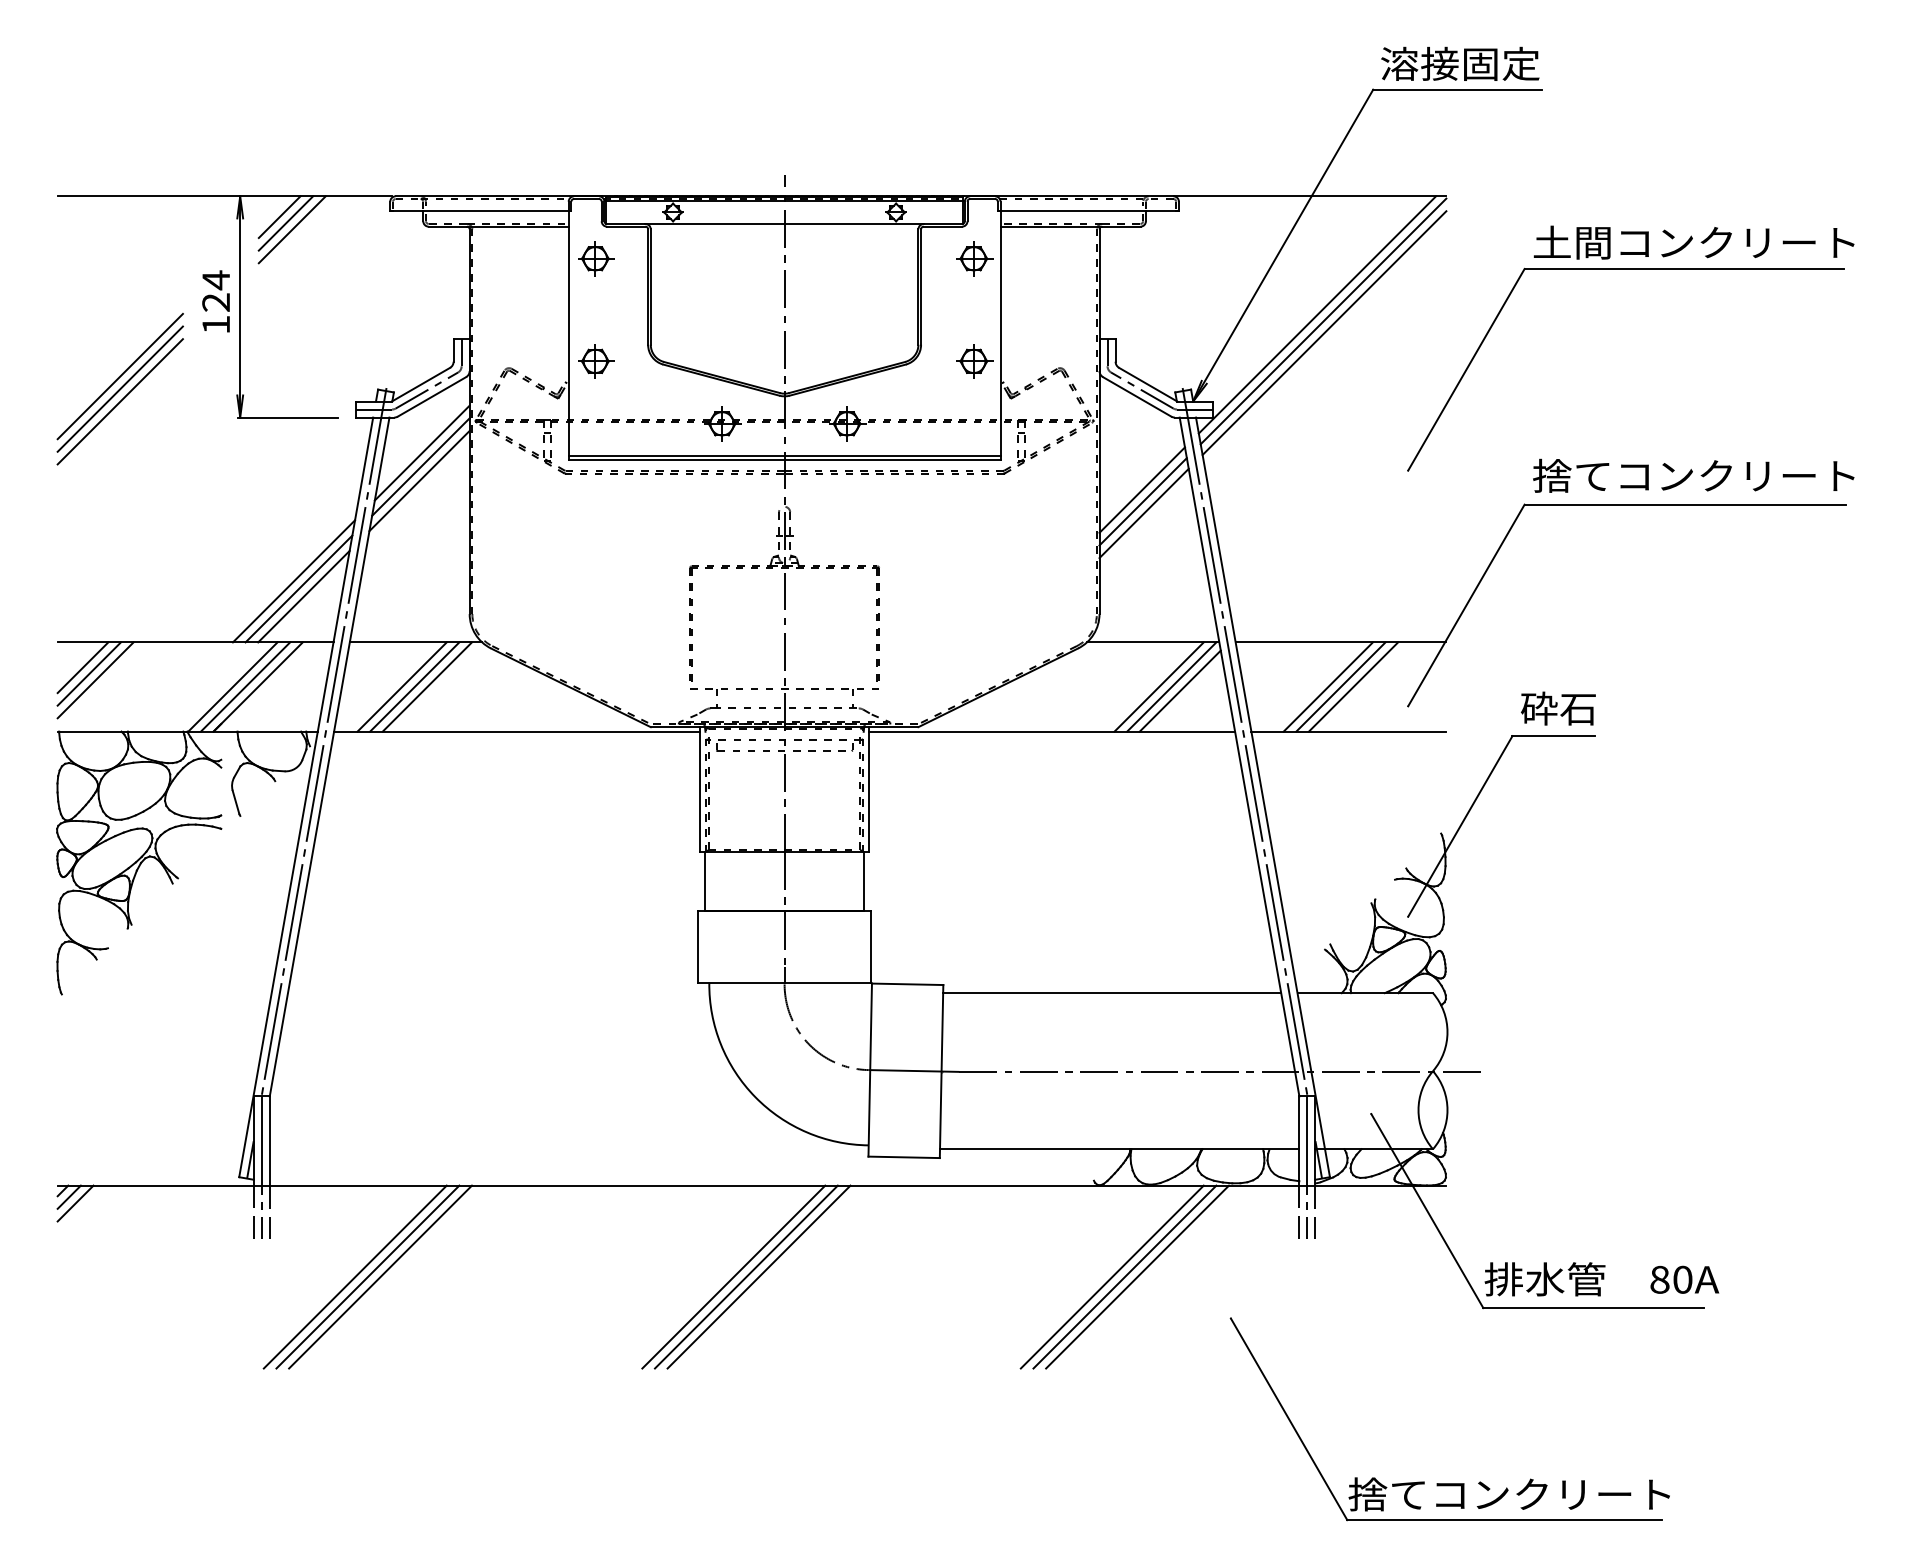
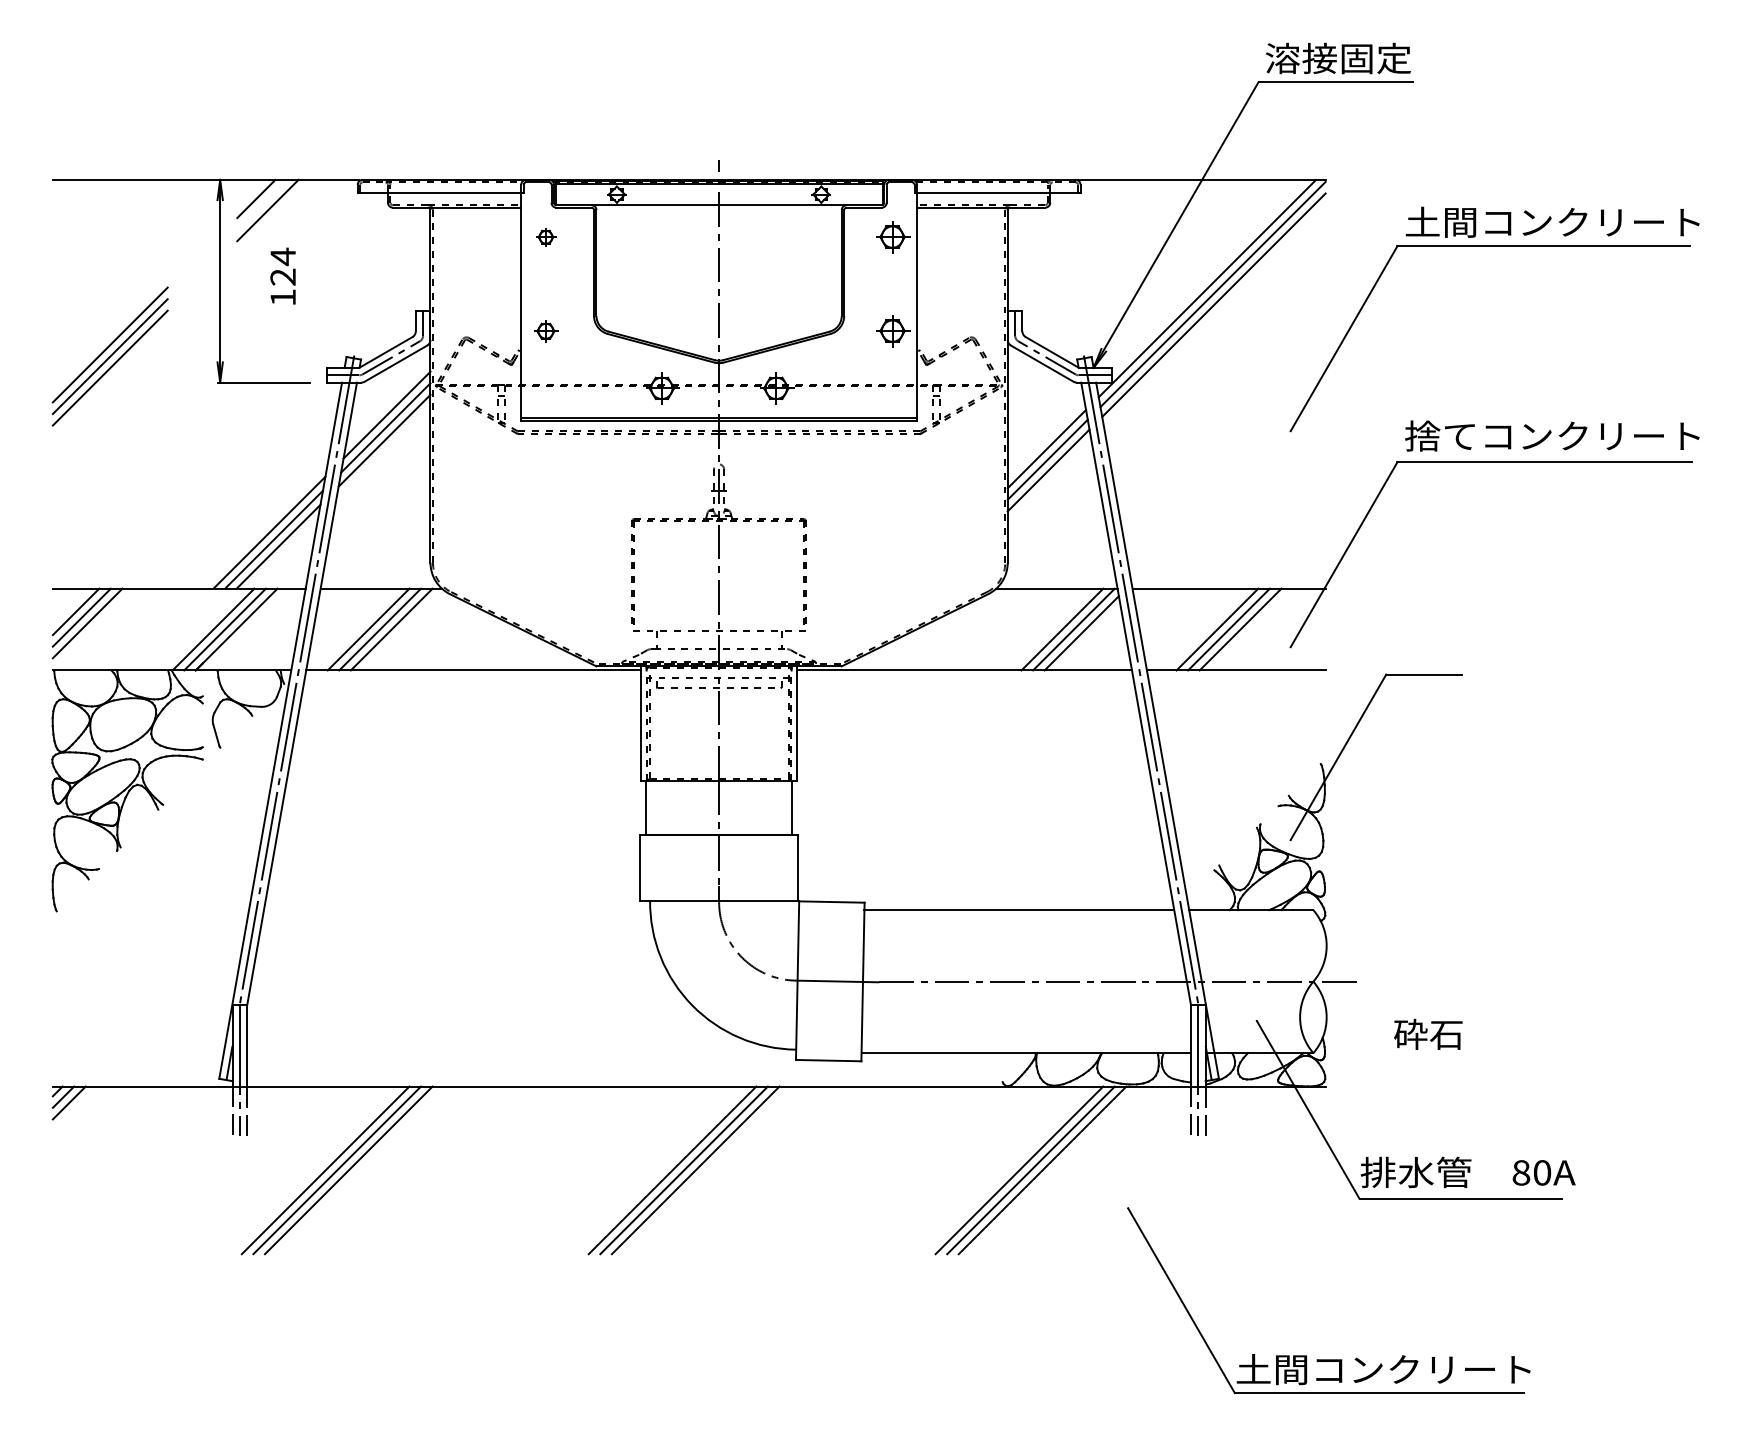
line: (286, 223) -> (262, 204), removed
part: (596, 259) -> (546, 237), size x0.6
text: (215, 300) -> (282, 275), moved
part: (596, 361) -> (546, 331), size x0.7
text: (1558, 707) -> (1428, 1033), moved
text: (1387, 1494) -> (1271, 1369), 捨てコンクリート -> 土間コンクリート

